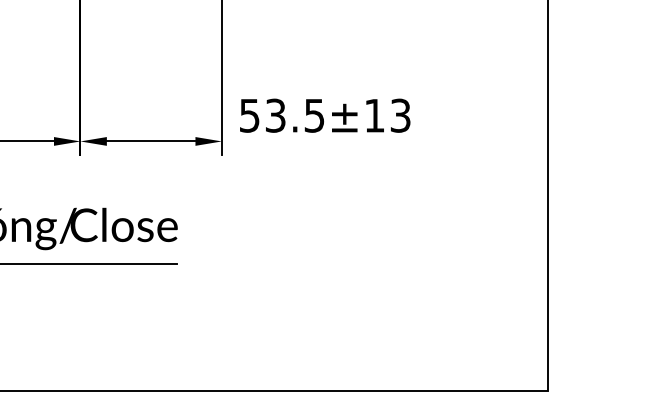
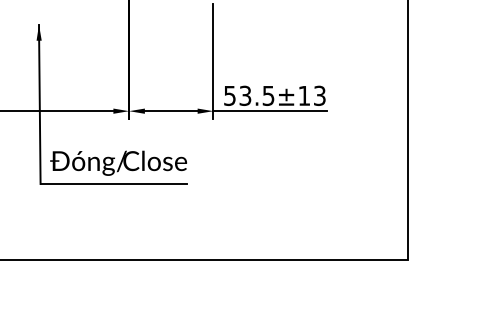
line: (317, 141) -> (270, 111), added

